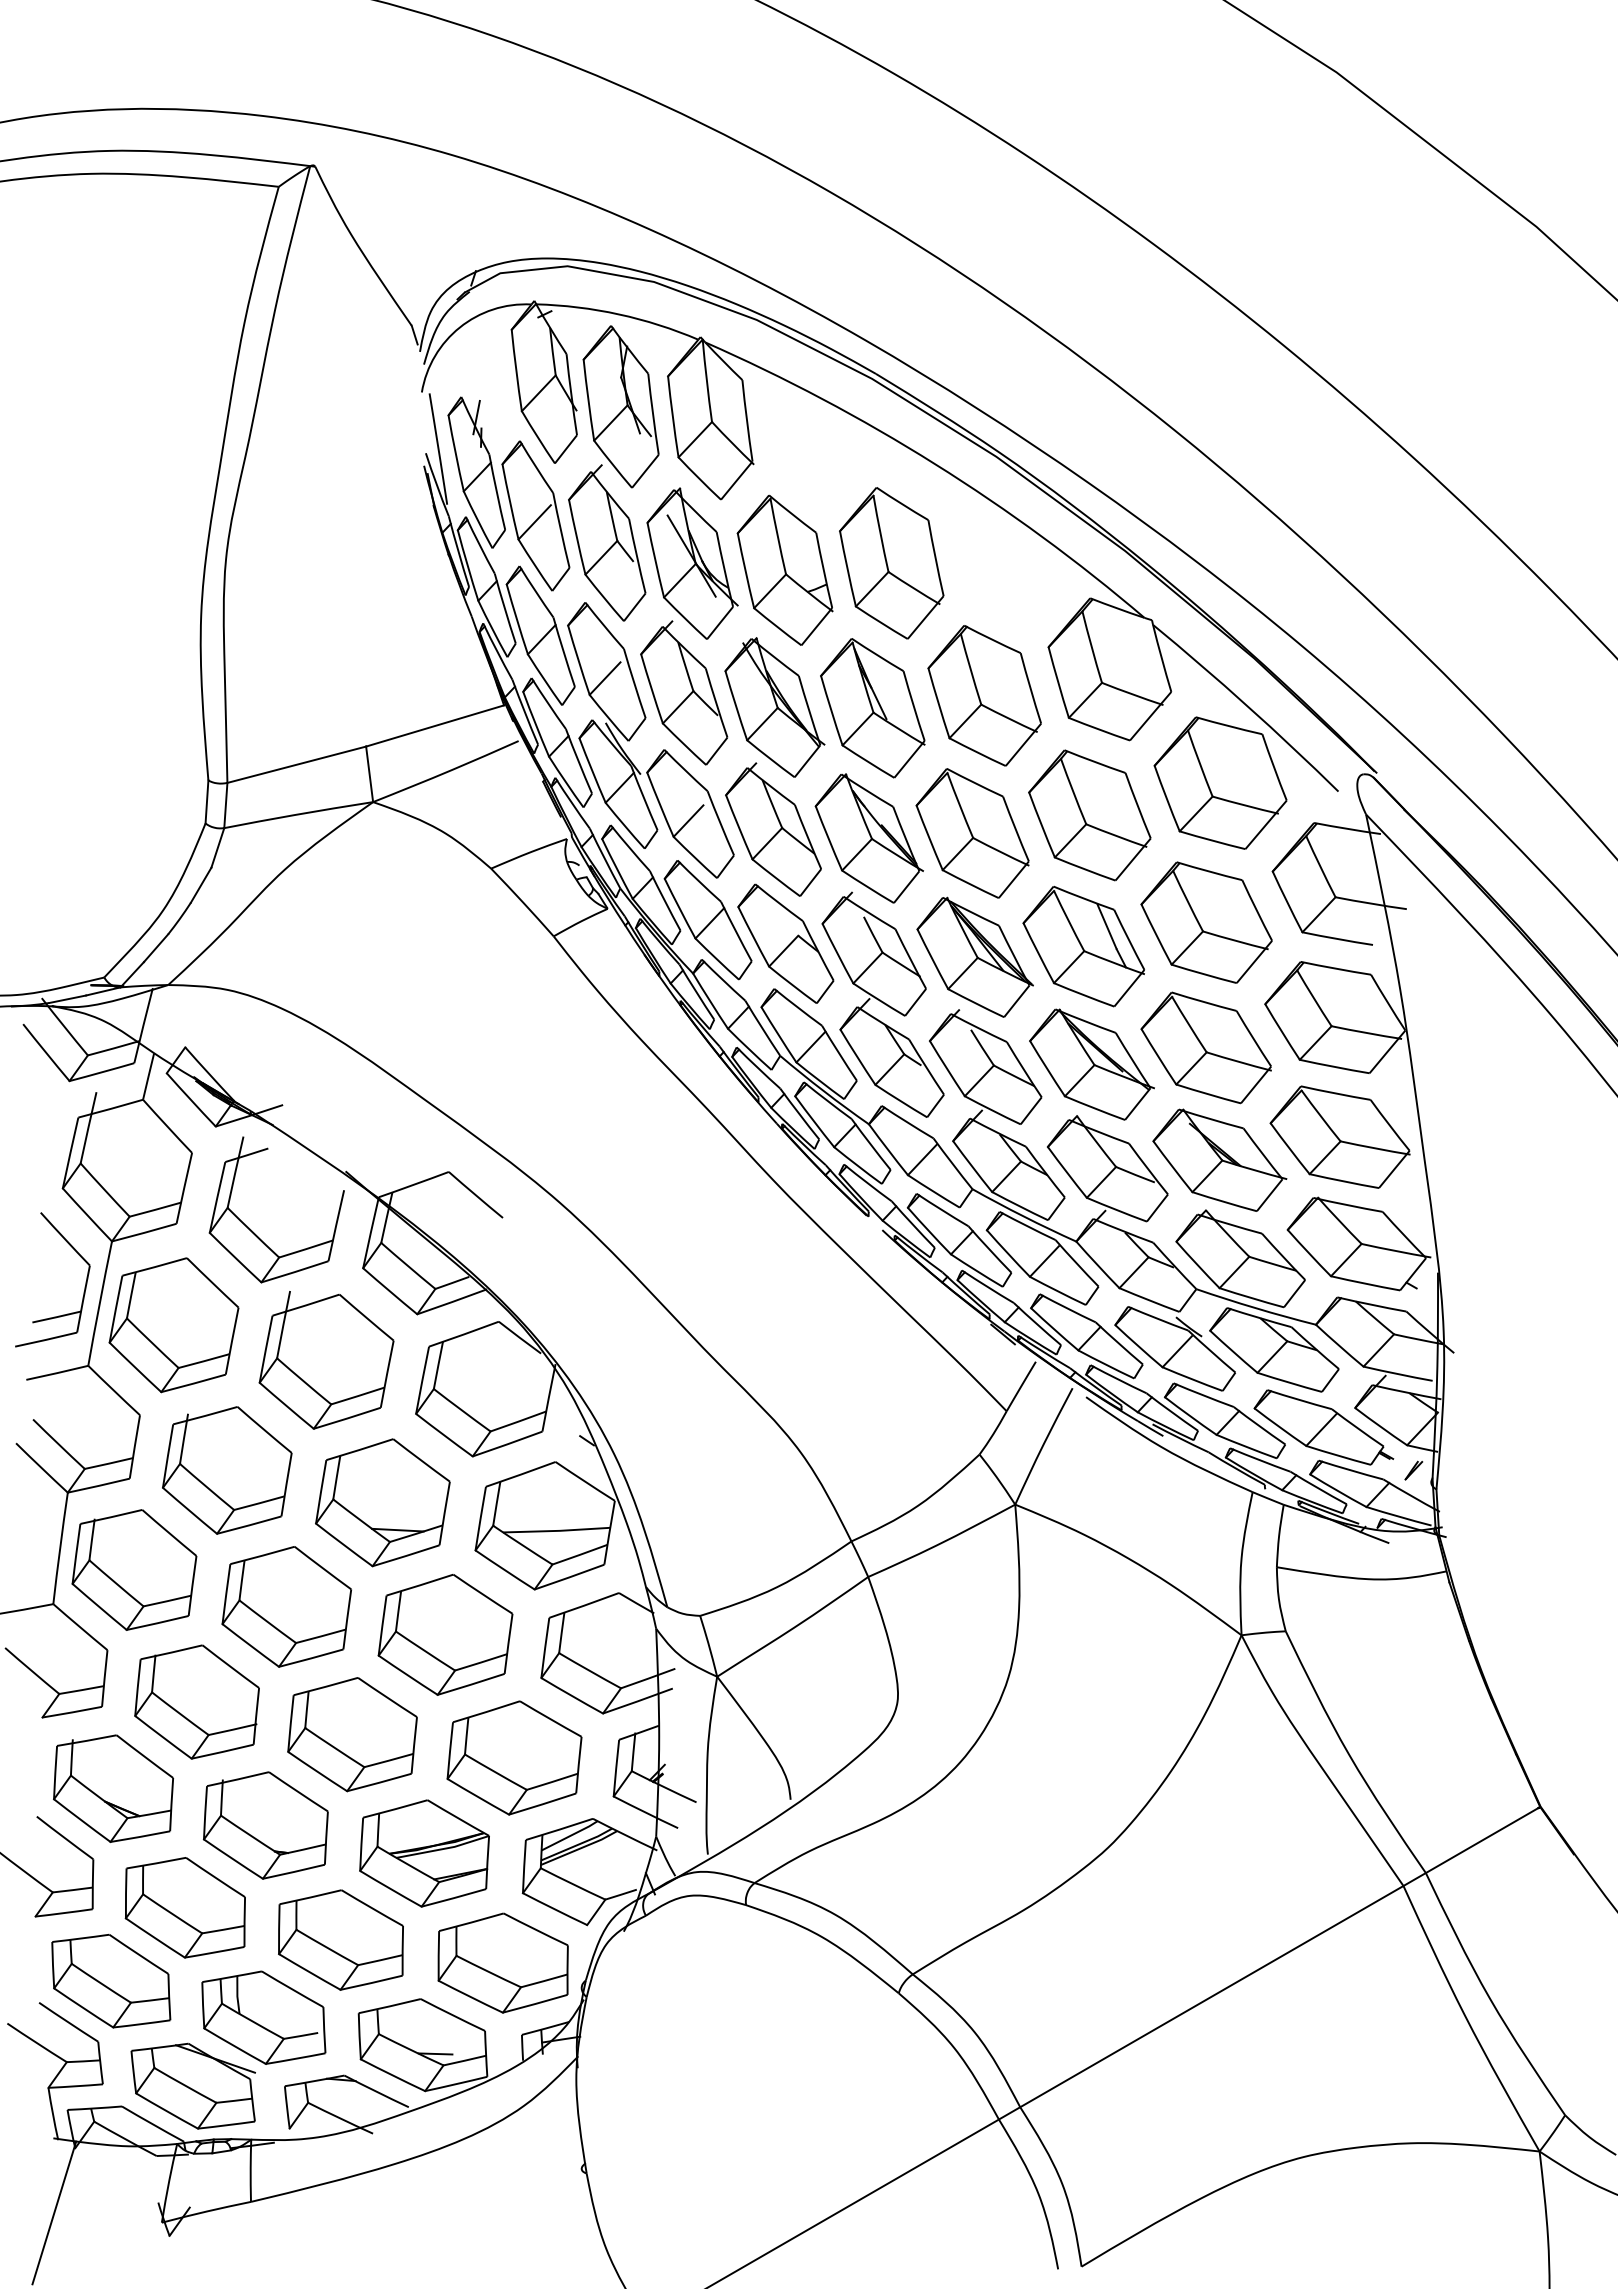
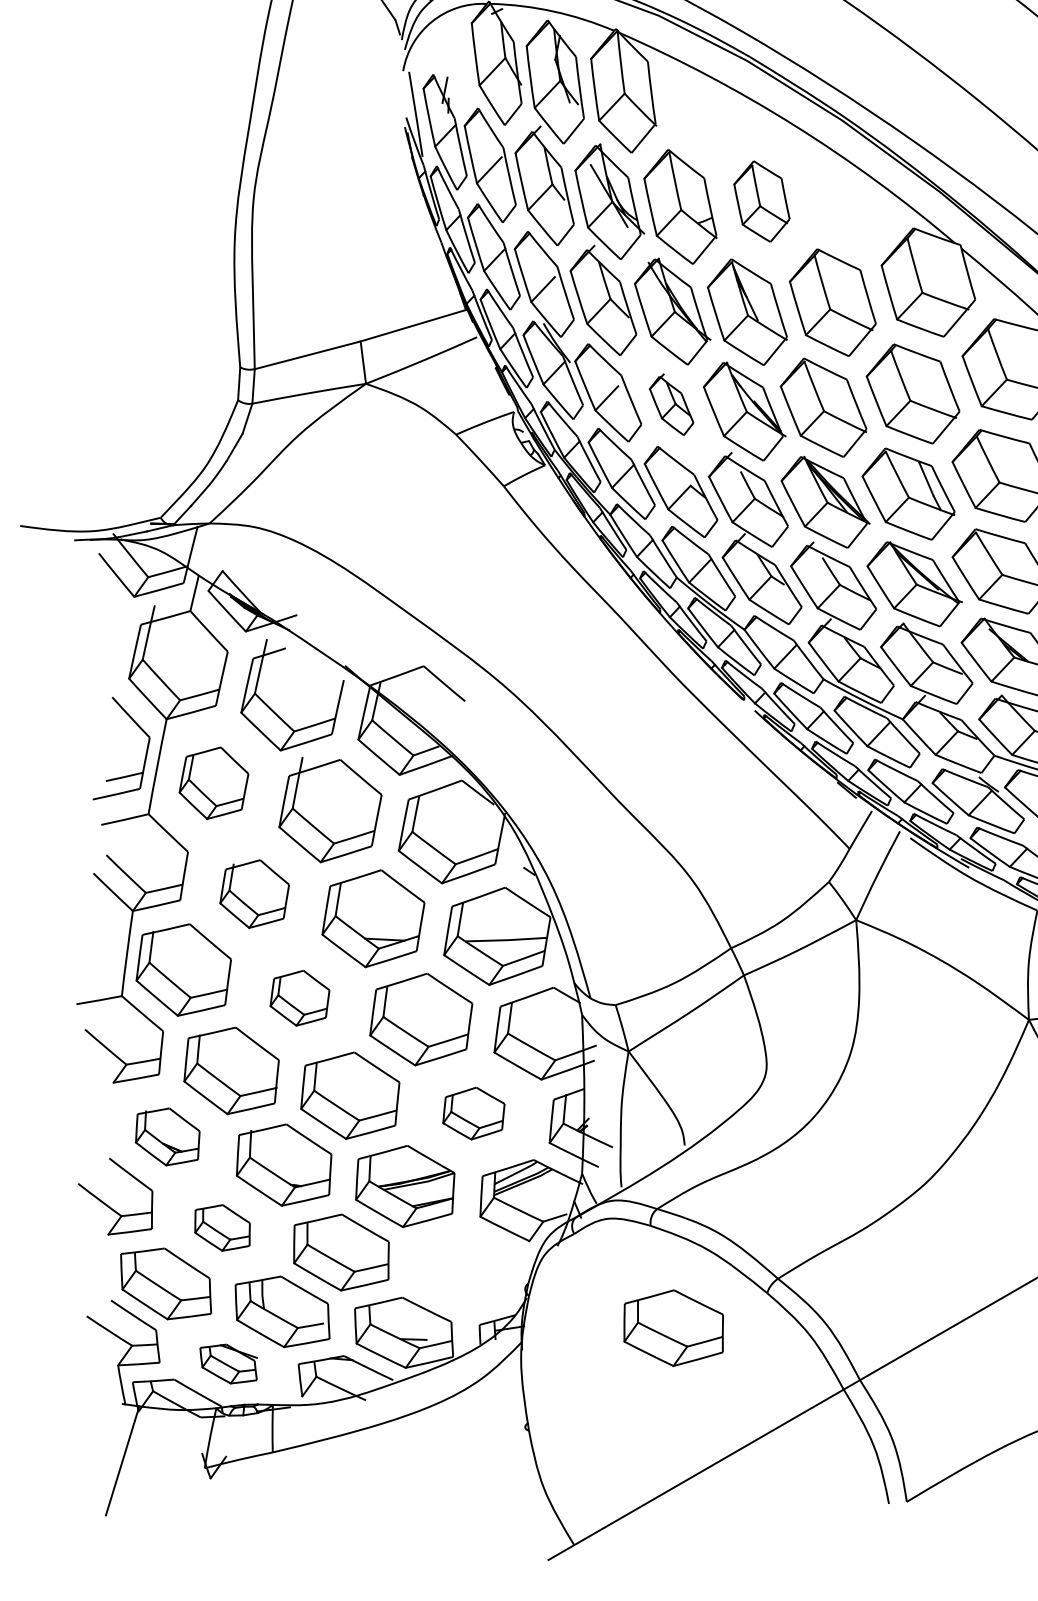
part: (891, 563) -> (761, 201), size x0.7
part: (773, 829) -> (671, 404), size x0.6
part: (173, 1325) -> (213, 783), size x0.7
part: (227, 1470) -> (254, 894), size x0.7
part: (286, 1606) -> (299, 997), size x0.6
part: (514, 1757) -> (473, 1113), size x0.6
part: (113, 1788) -> (167, 1136), size x0.7
part: (184, 1907) -> (222, 1227), size x0.6
part: (502, 1962) -> (673, 1327), moved
part: (192, 2085) -> (228, 1363), size x0.6

